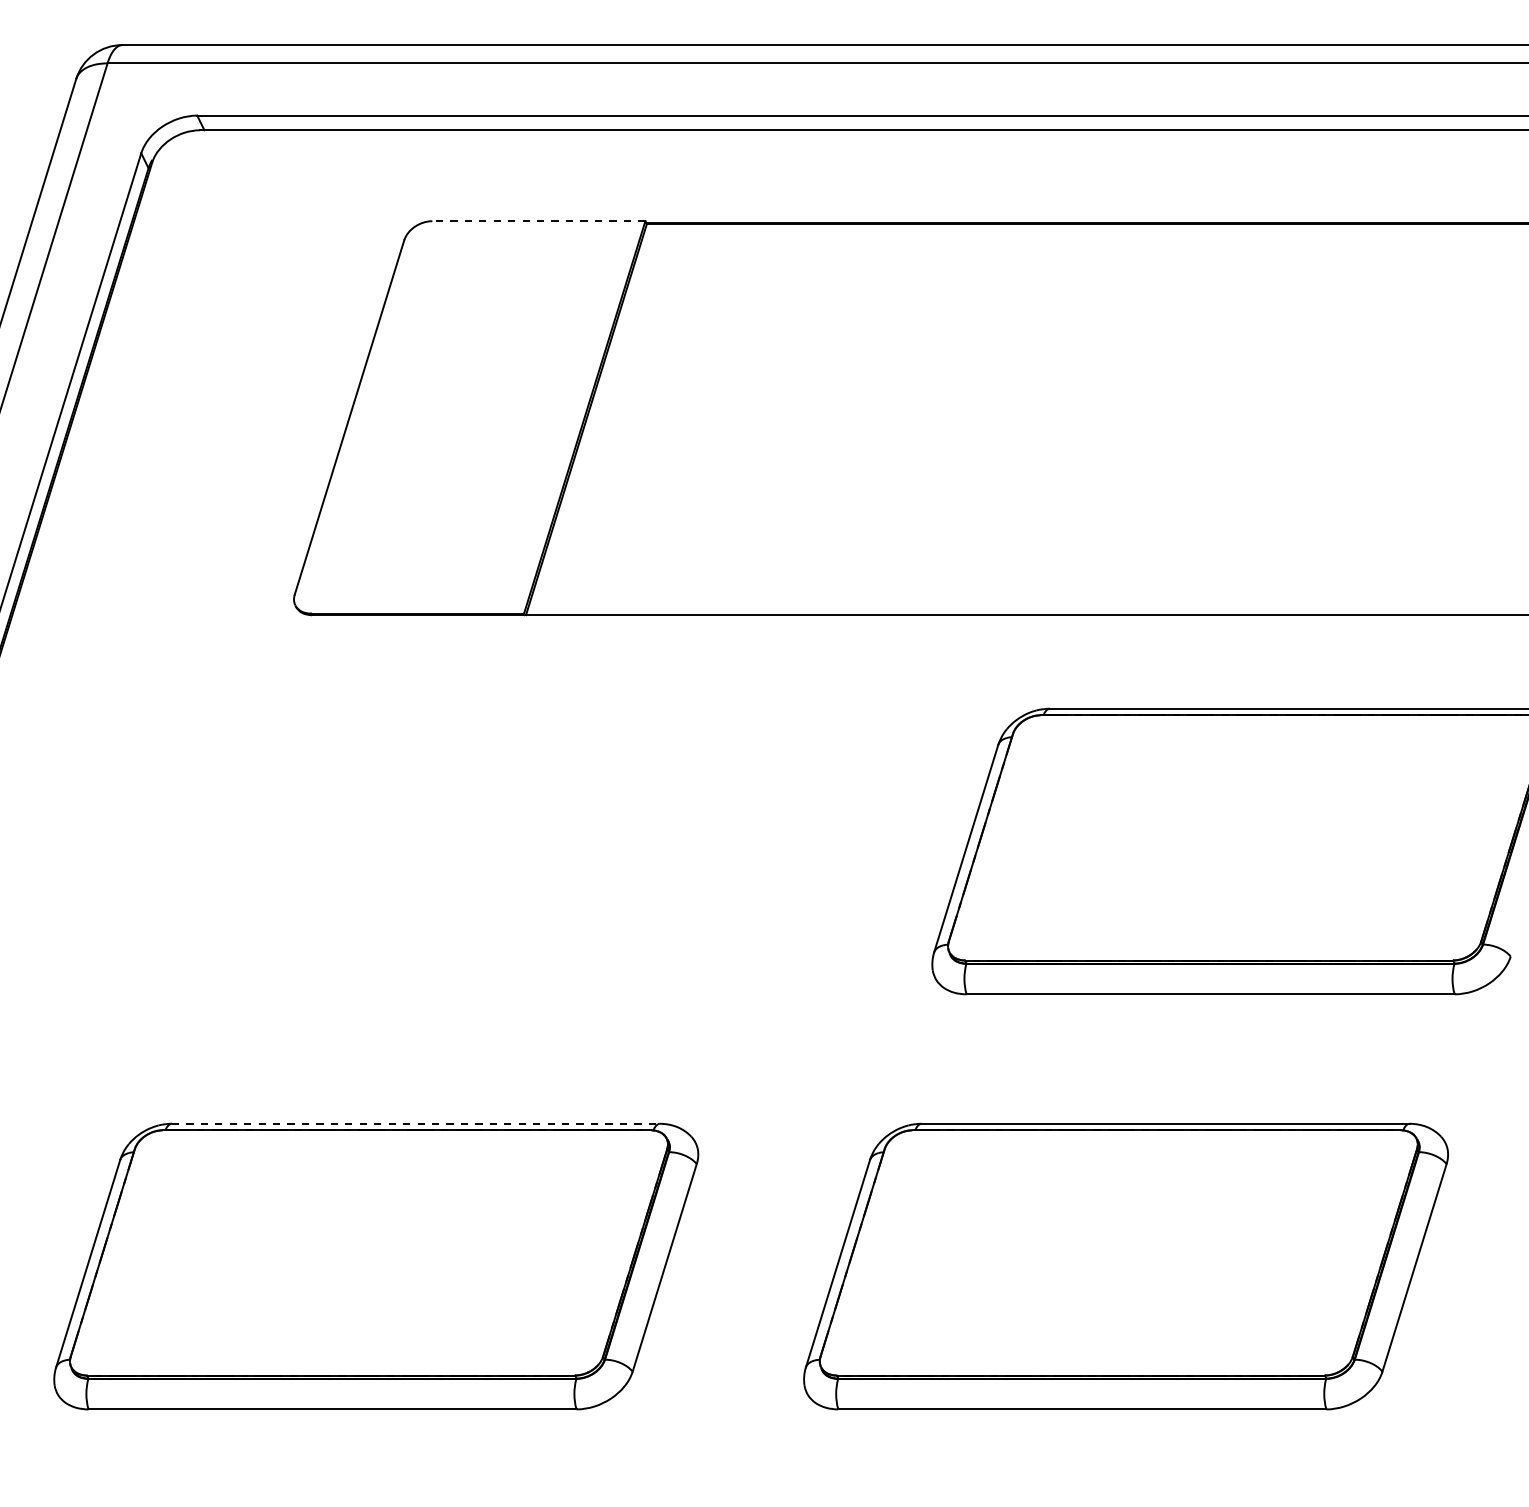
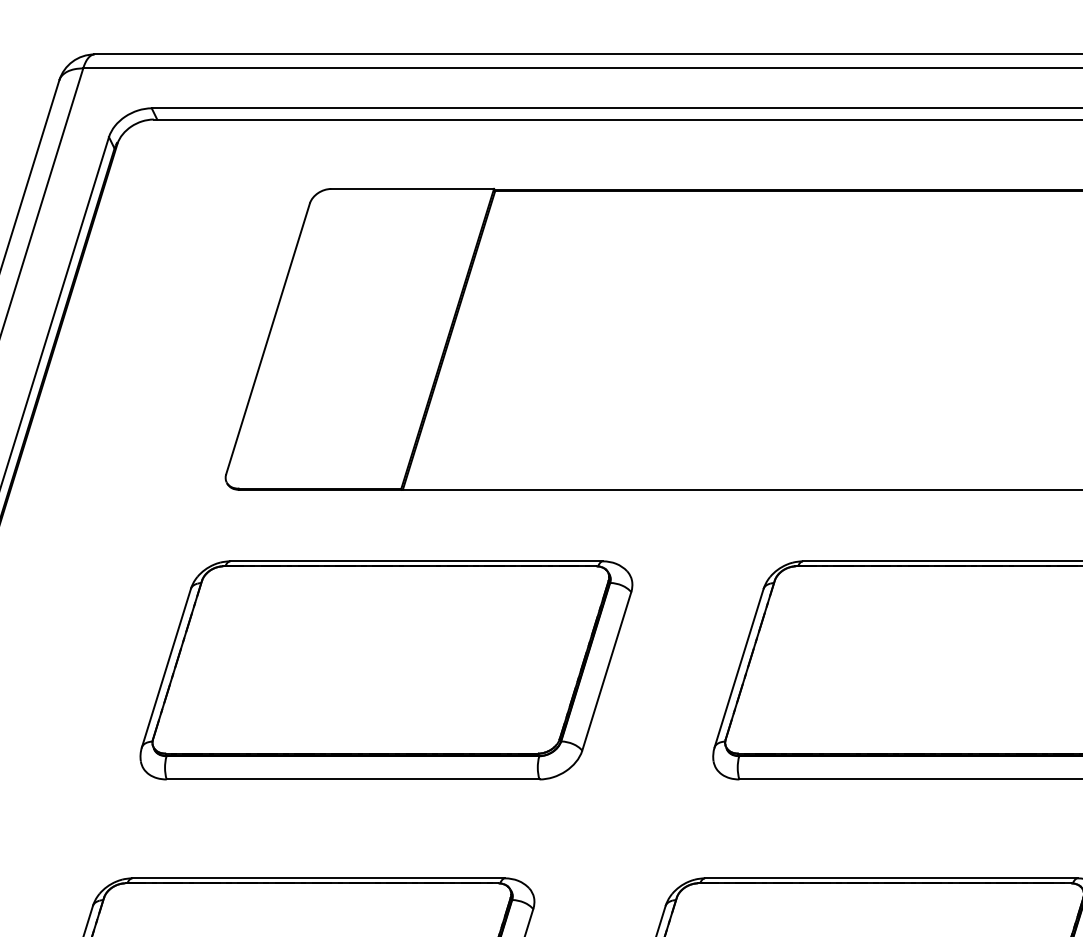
line: (538, 221) -> (412, 189), dashed -> solid
part: (504, 851) -> (386, 670), added
line: (416, 1123) -> (319, 878), dashed -> solid

